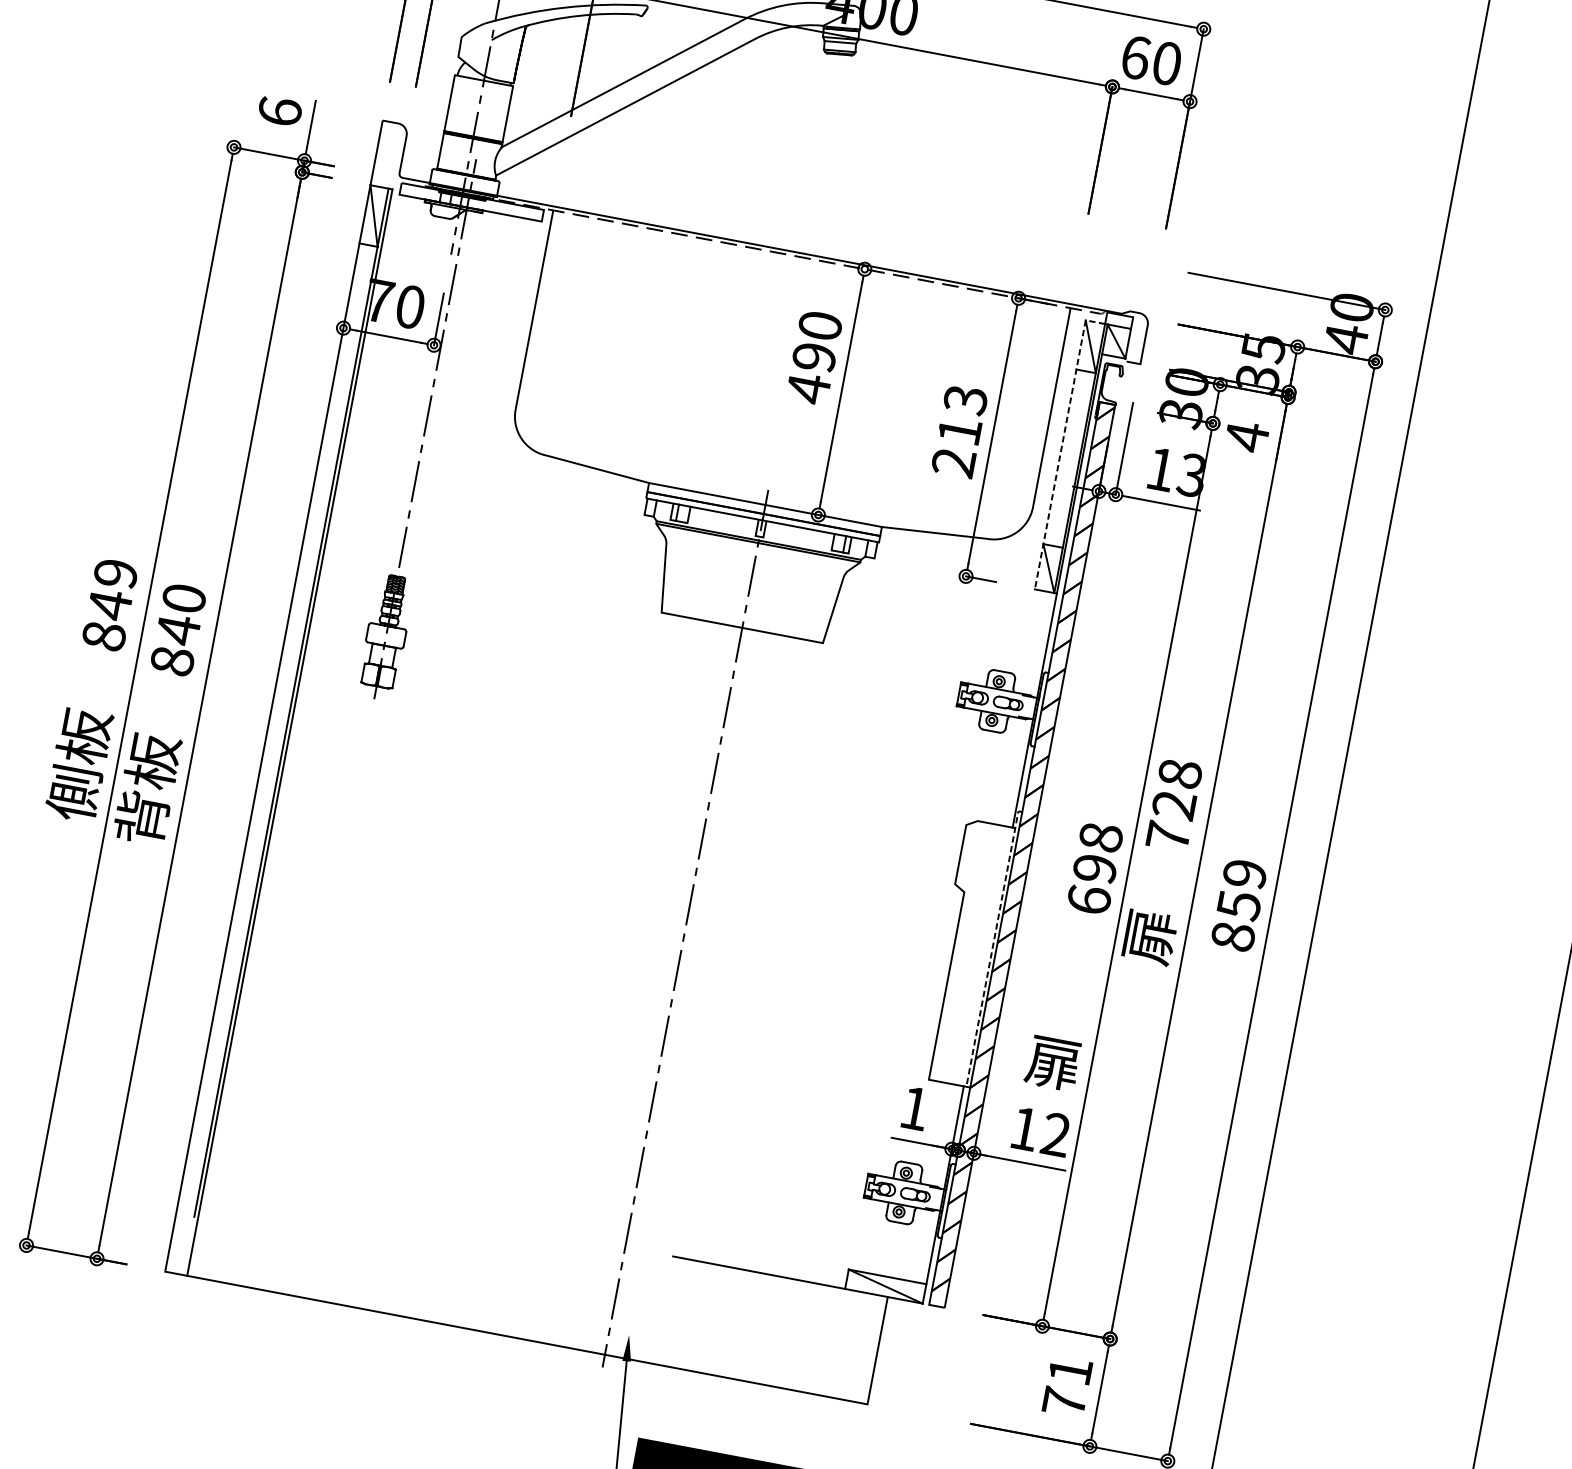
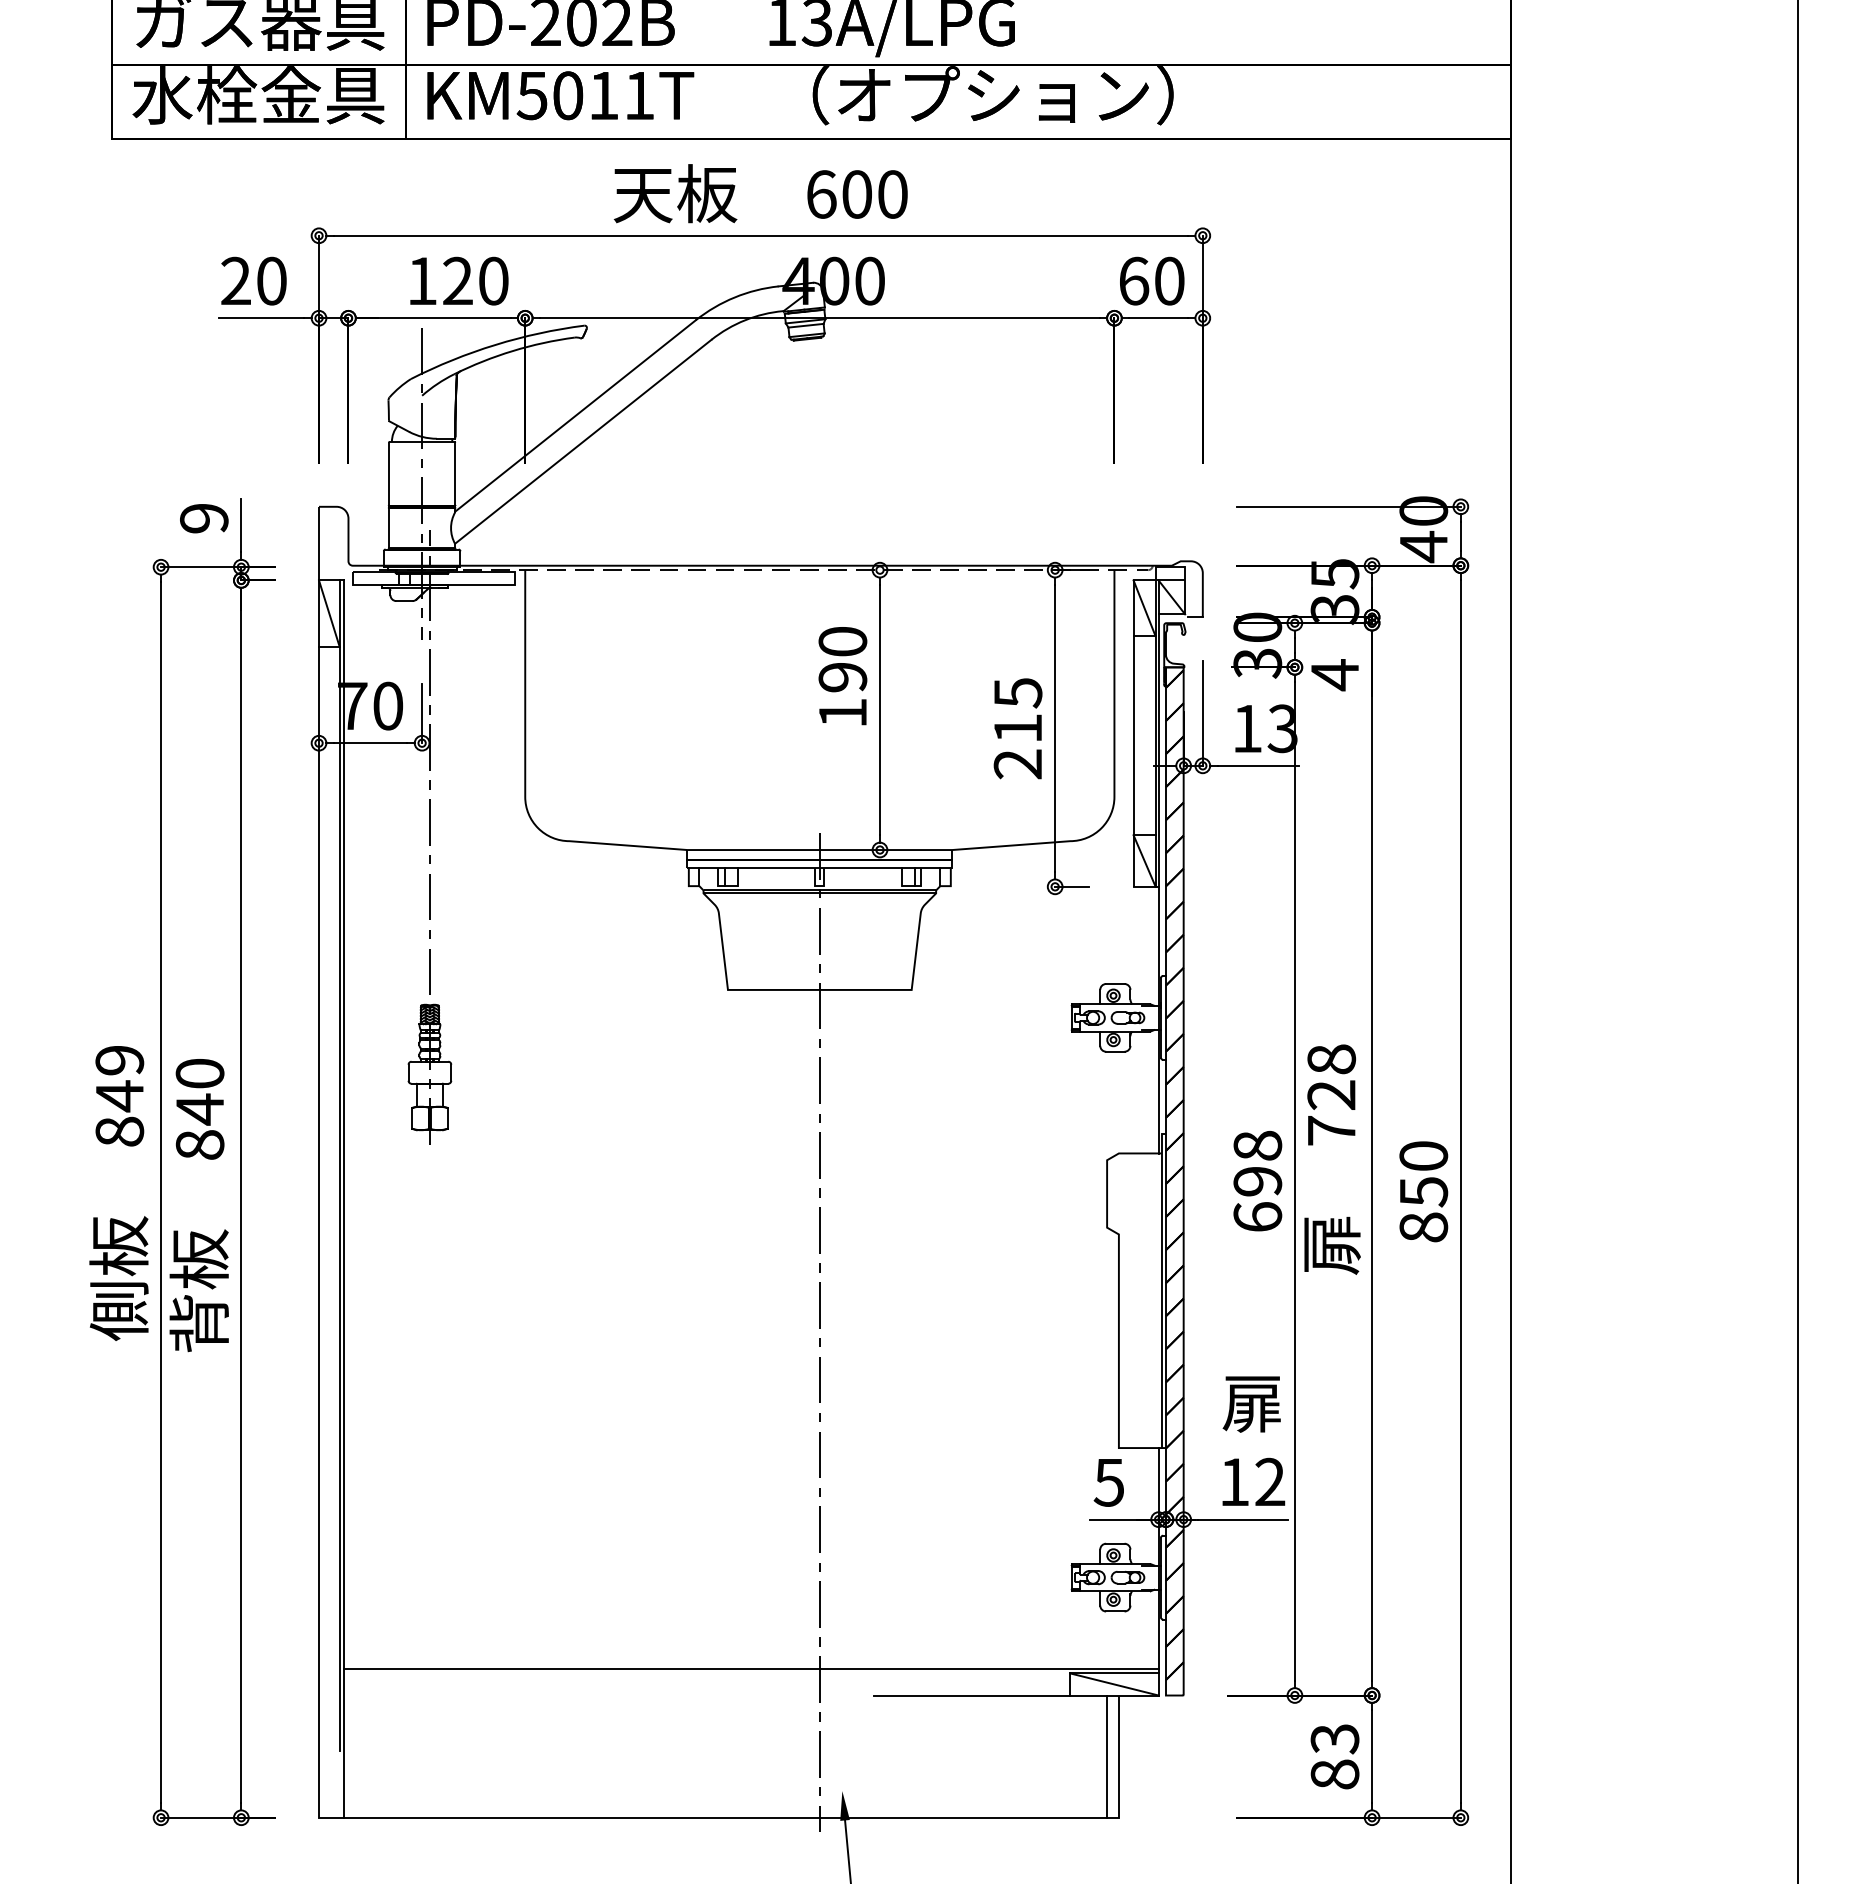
text: (280, 111) -> (204, 518), 6 -> 9
text: (808, 388) -> (842, 713), 490 -> 190
text: (965, 400) -> (1017, 693), 213 -> 215
line: (1062, 445) -> (1133, 722), dashed -> solid
text: (1244, 873) -> (1423, 1155), 859 -> 850
line: (992, 946) -> (1161, 1288), dashed -> solid
text: (914, 1108) -> (1108, 1482), 1 -> 5
line: (569, 1213) -> (751, 1669), added
line: (867, 1348) -> (1107, 1756), added
text: (1067, 1386) -> (1334, 1756), 71 -> 83

